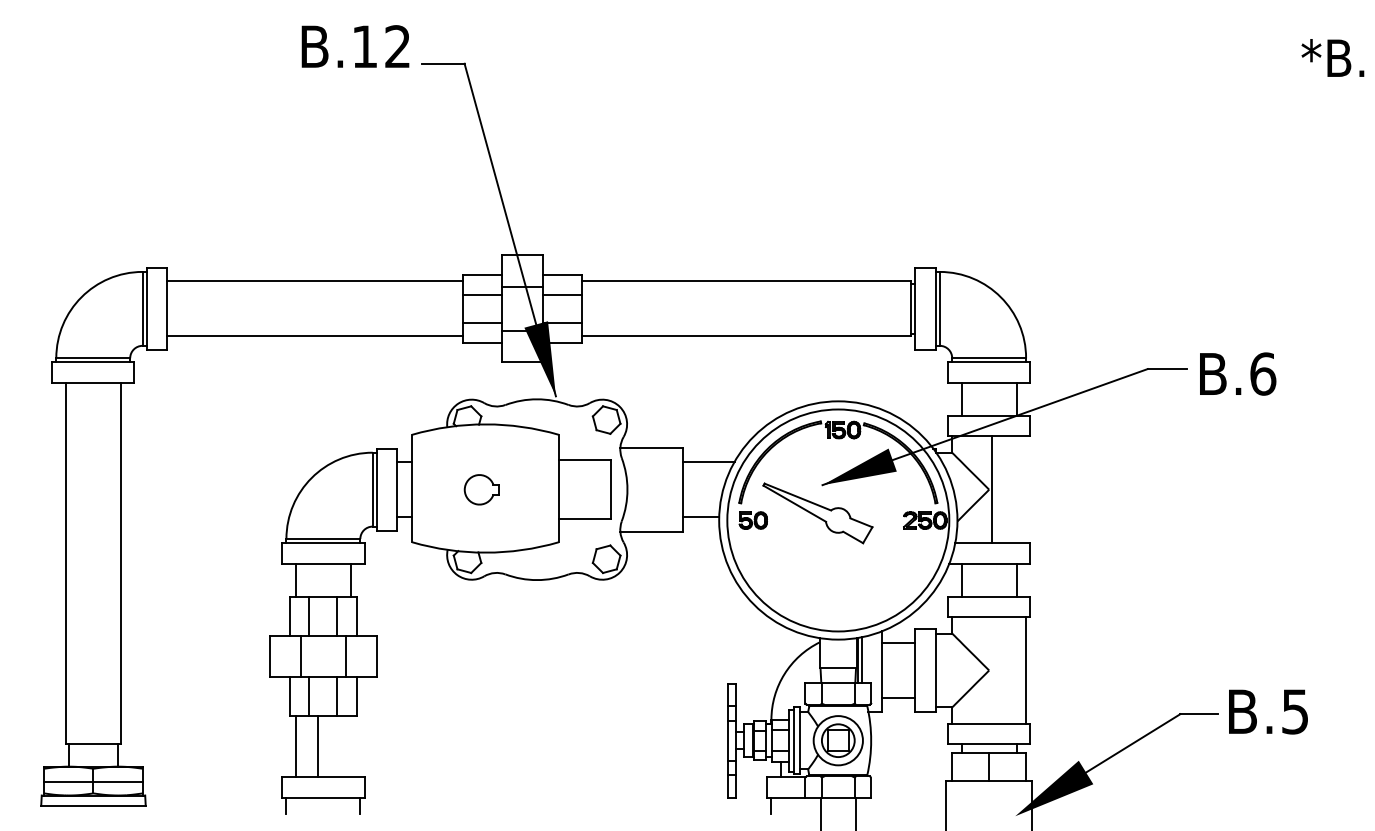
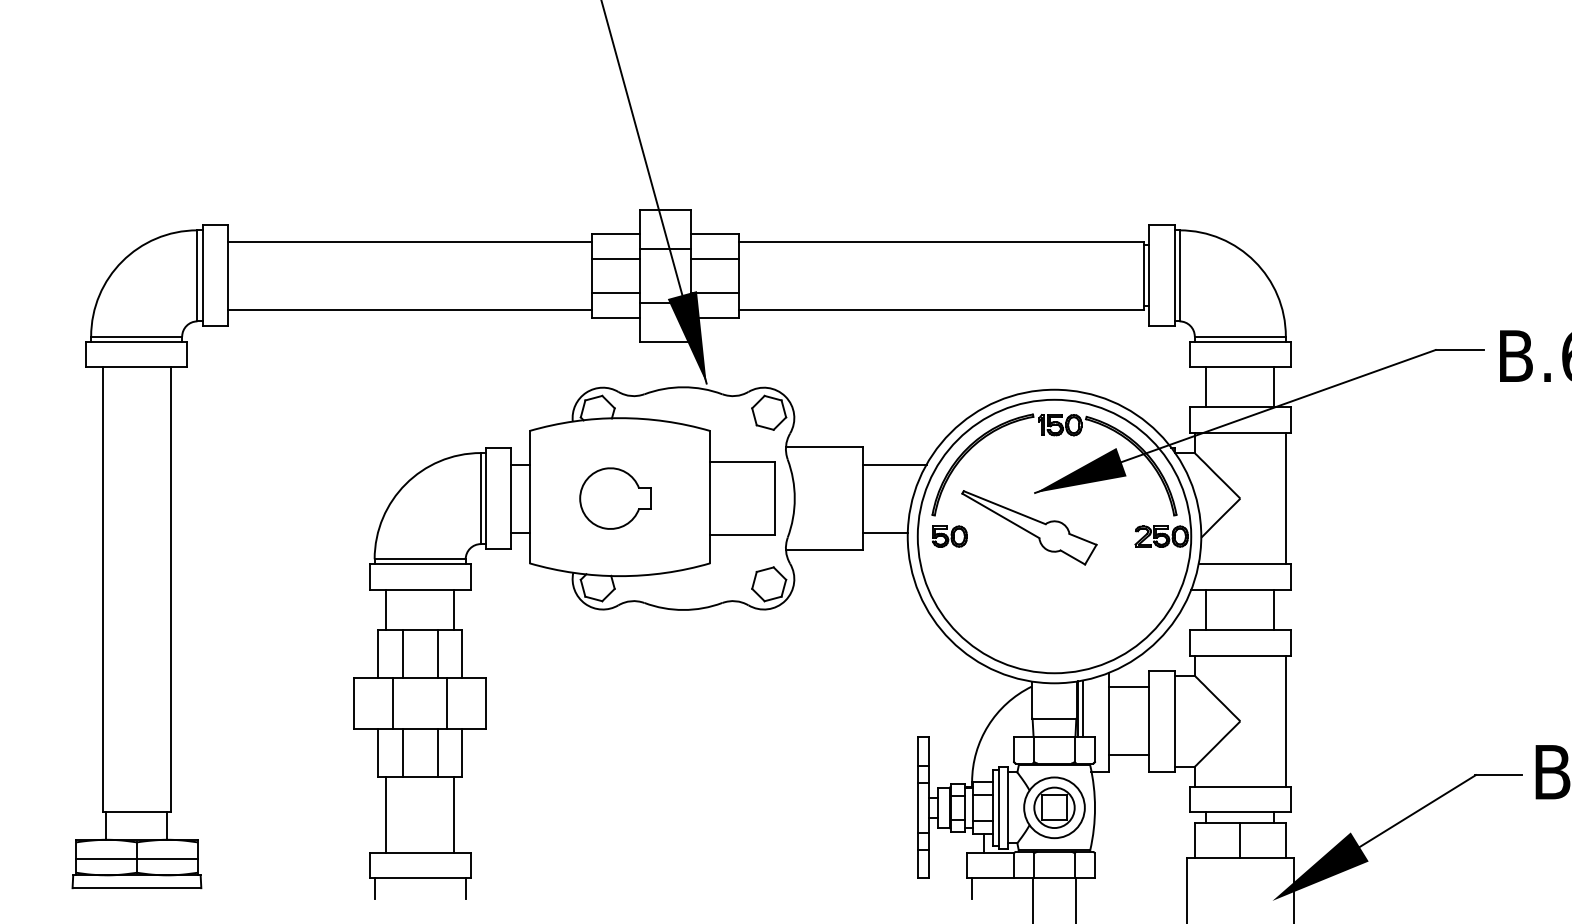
part: (481, 489) -> (614, 498), size x1.67
line: (992, 489) -> (1286, 498), moved
line: (318, 746) -> (454, 814), moved

